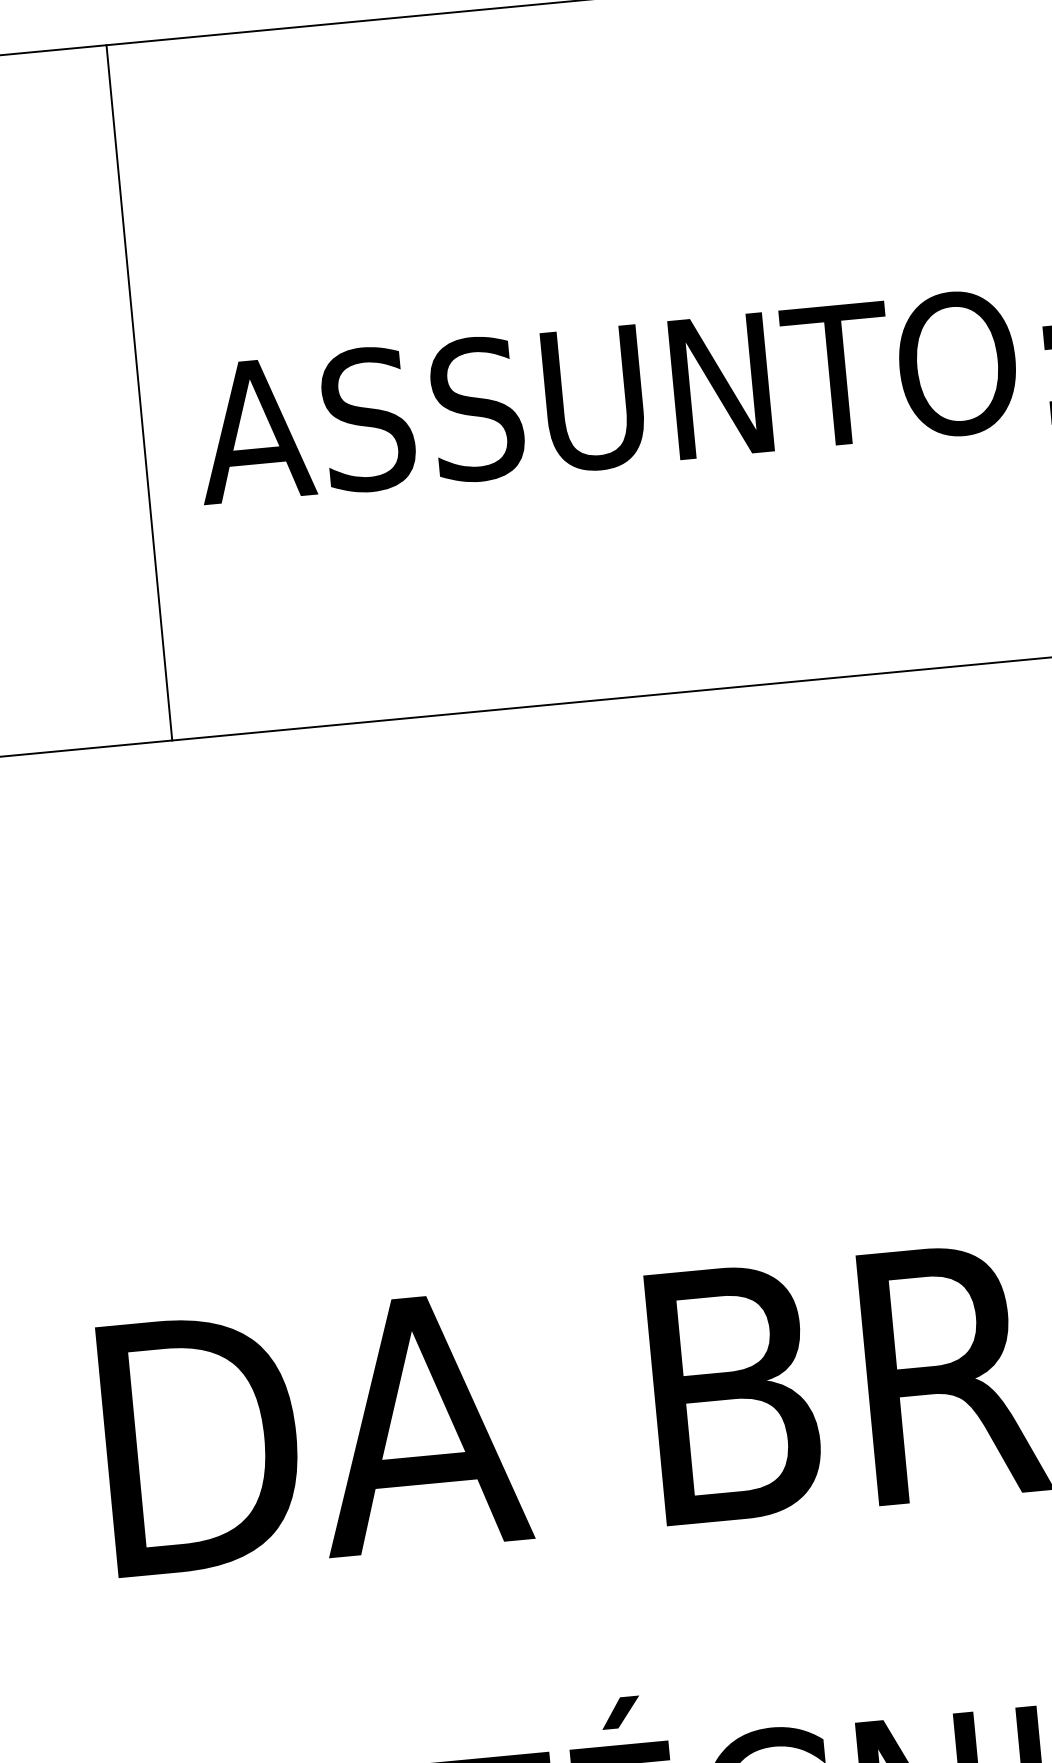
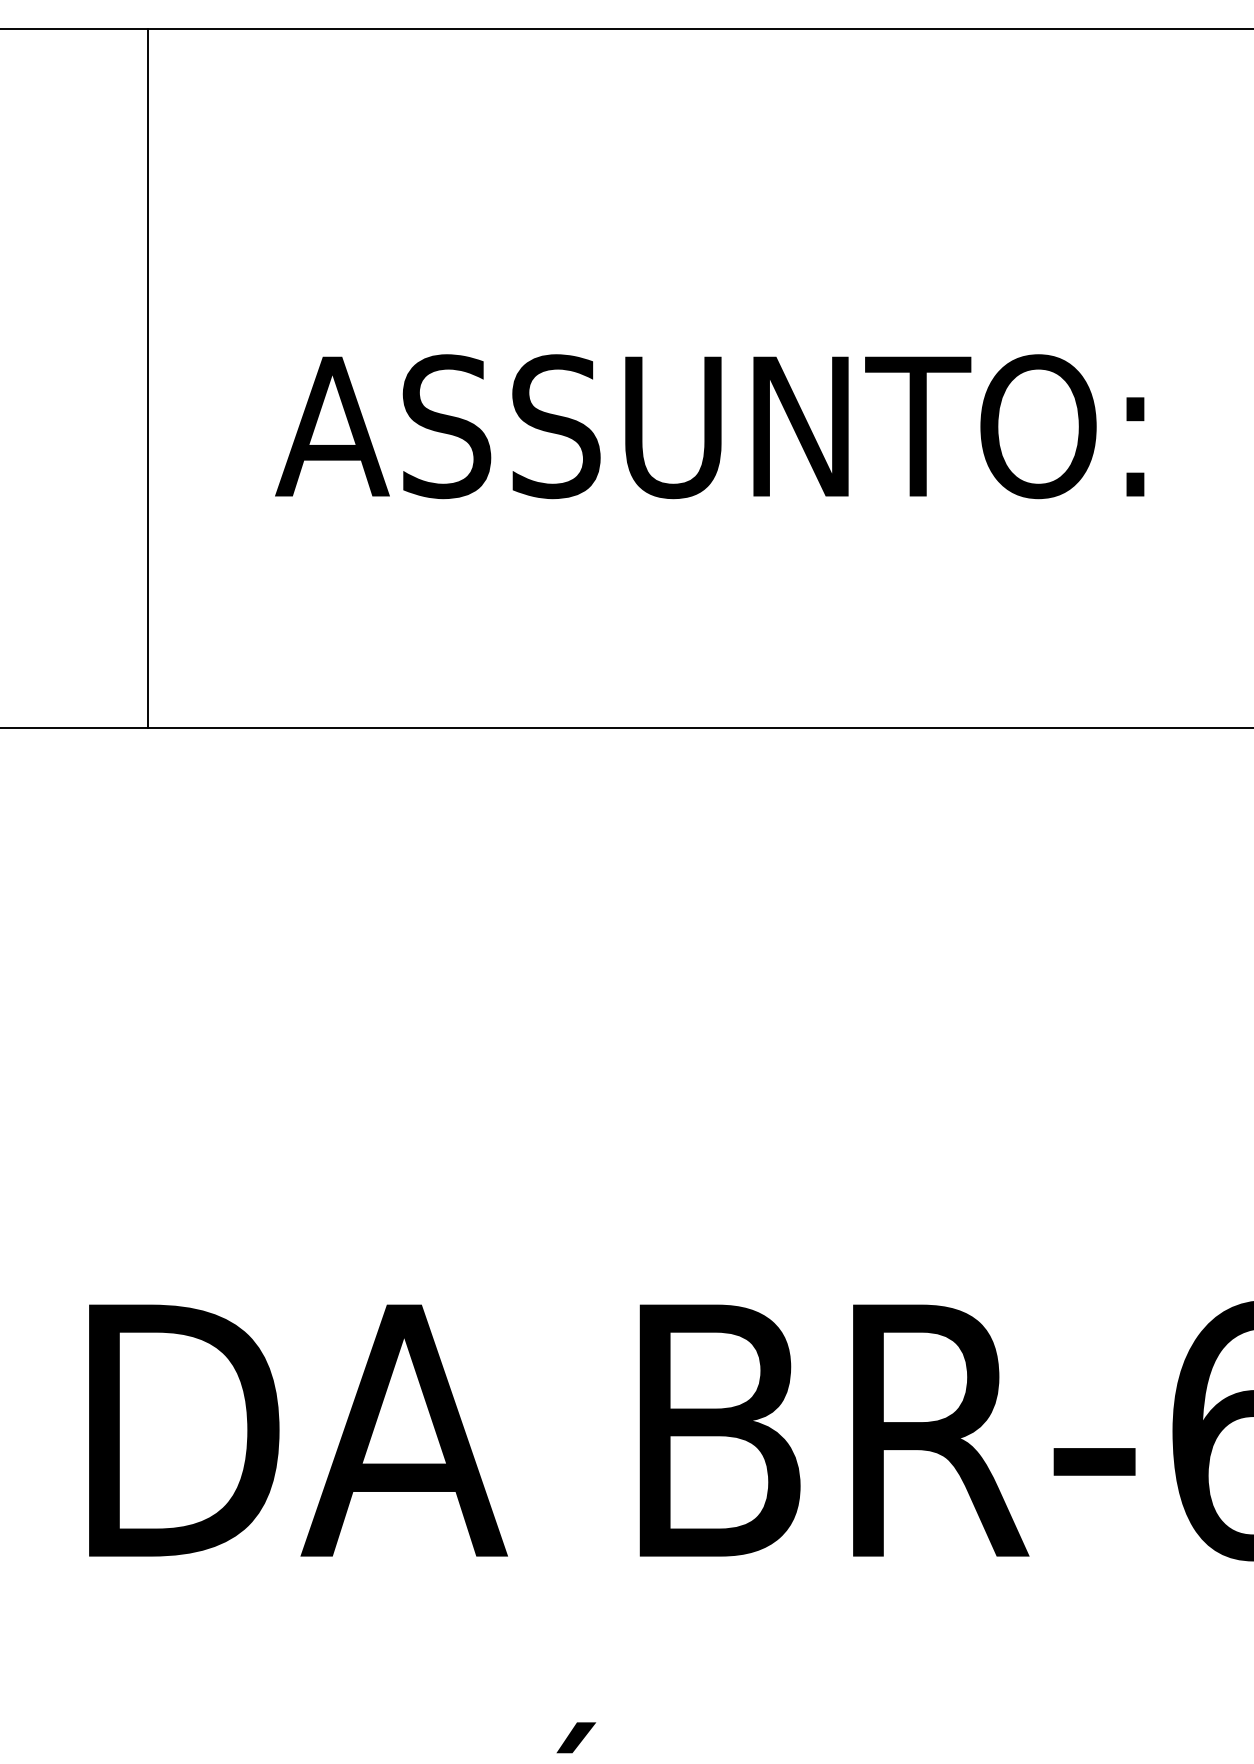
line: (139, 392) -> (148, 378), moved

